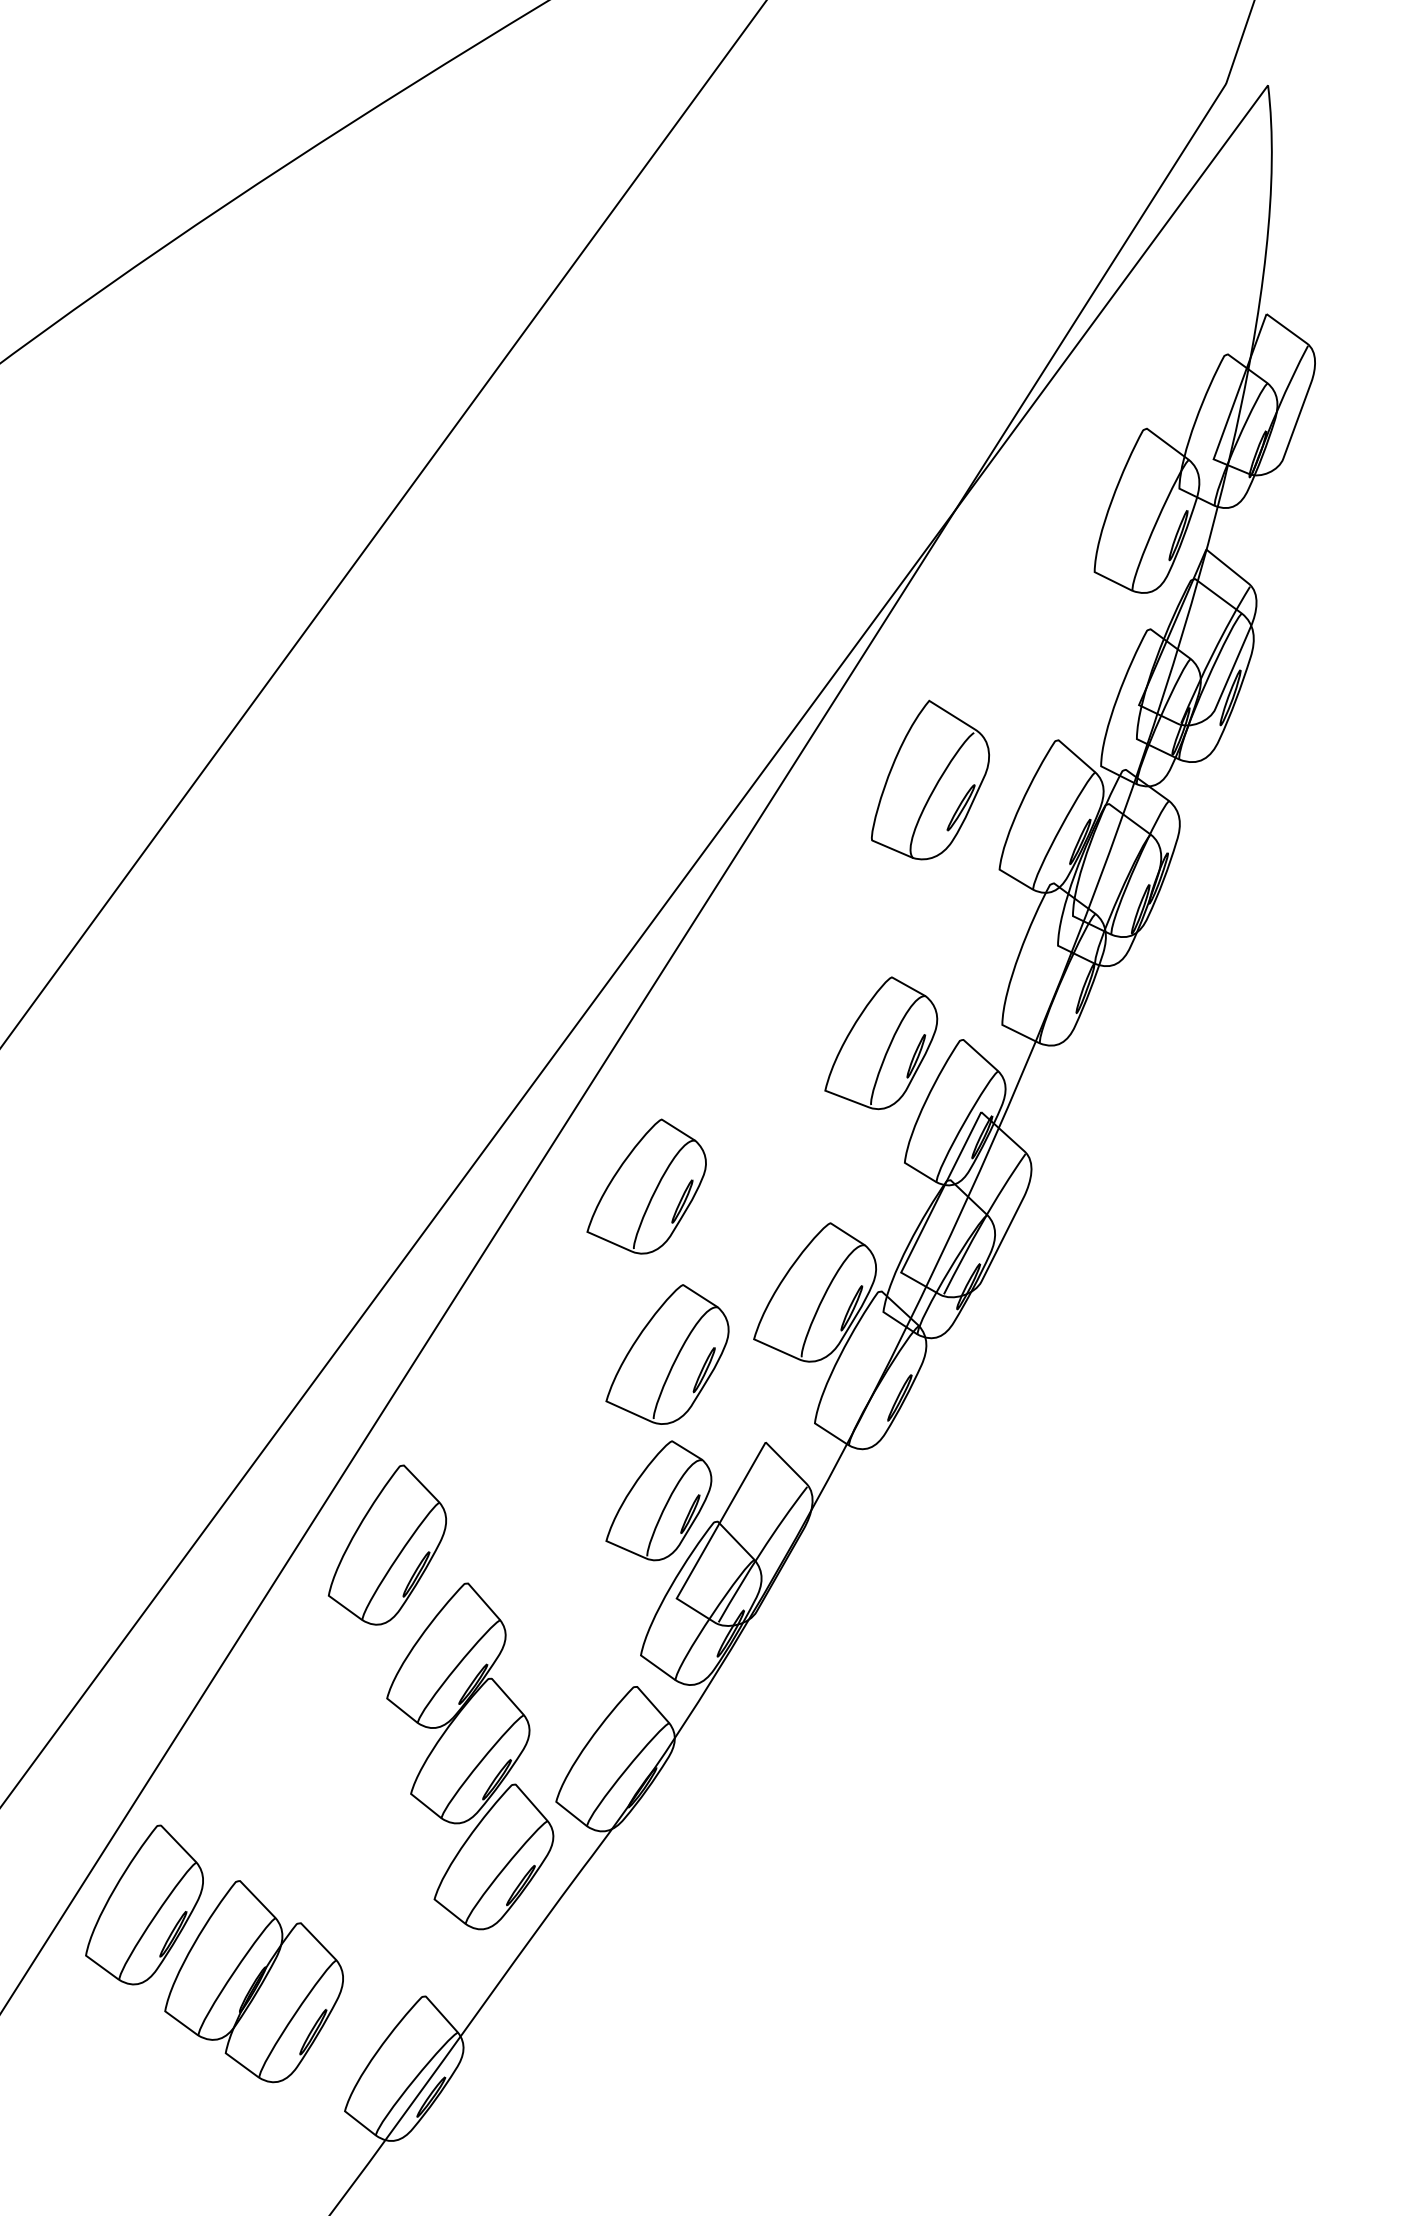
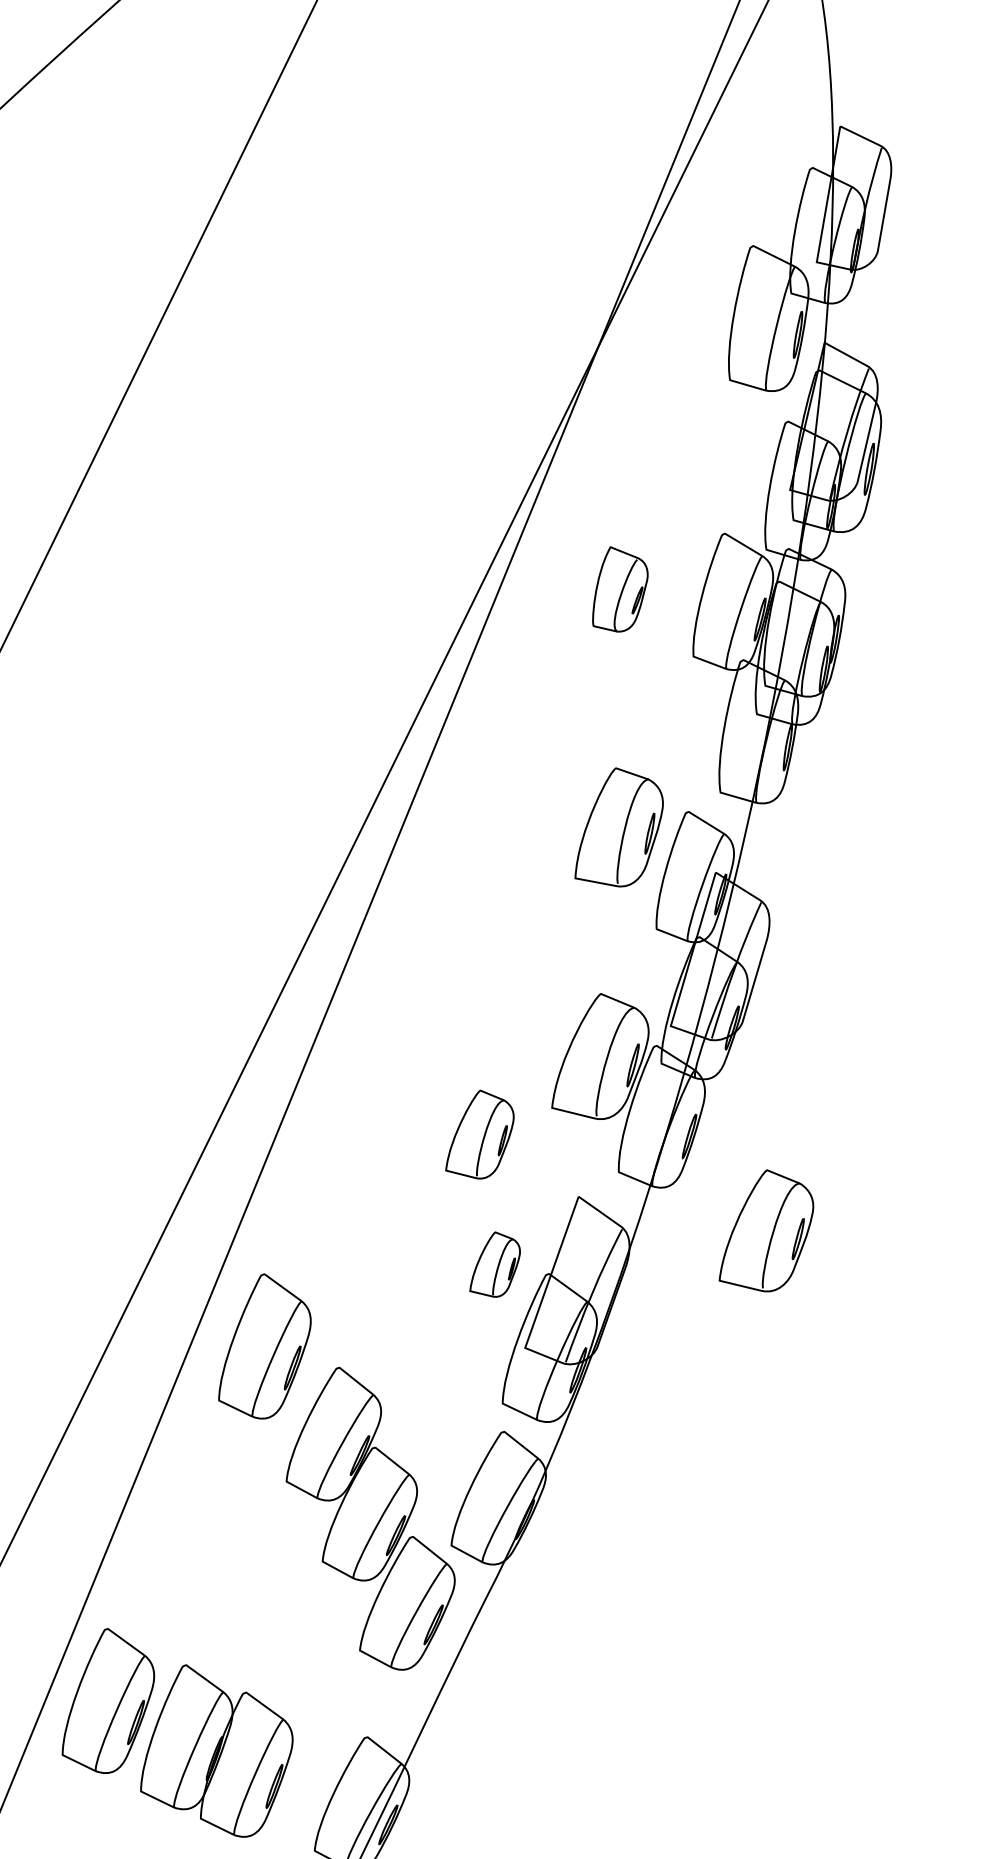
part: (930, 779) -> (618, 588), size x0.6
part: (646, 1186) -> (764, 1231), moved
part: (667, 1354) -> (478, 1135), size x0.7
part: (658, 1500) -> (493, 1264), size x0.6

